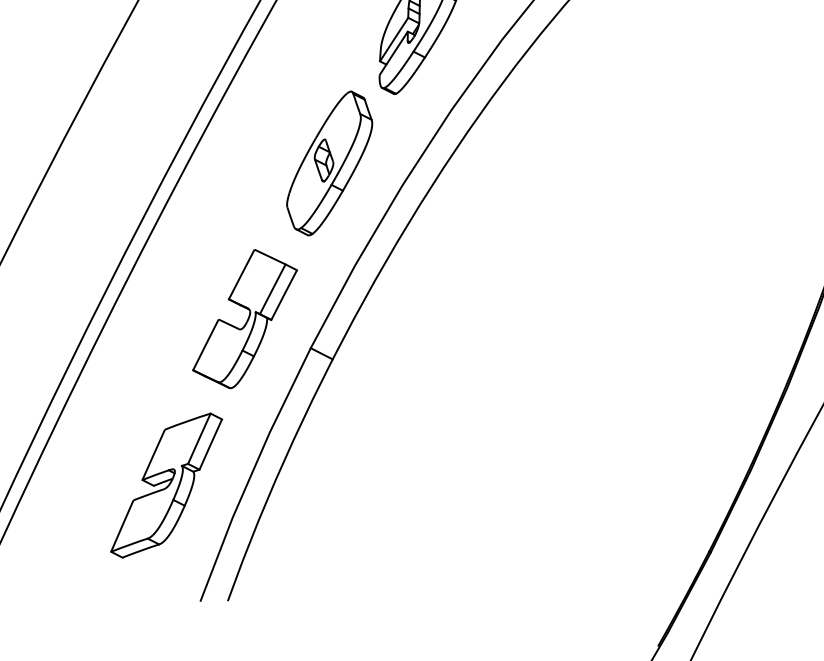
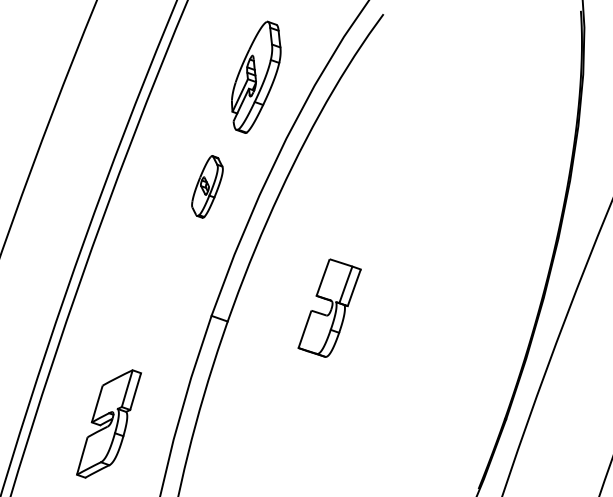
part: (329, 162) -> (207, 186), size x0.6
part: (245, 318) -> (329, 307), moved
part: (165, 484) -> (108, 423), moved

